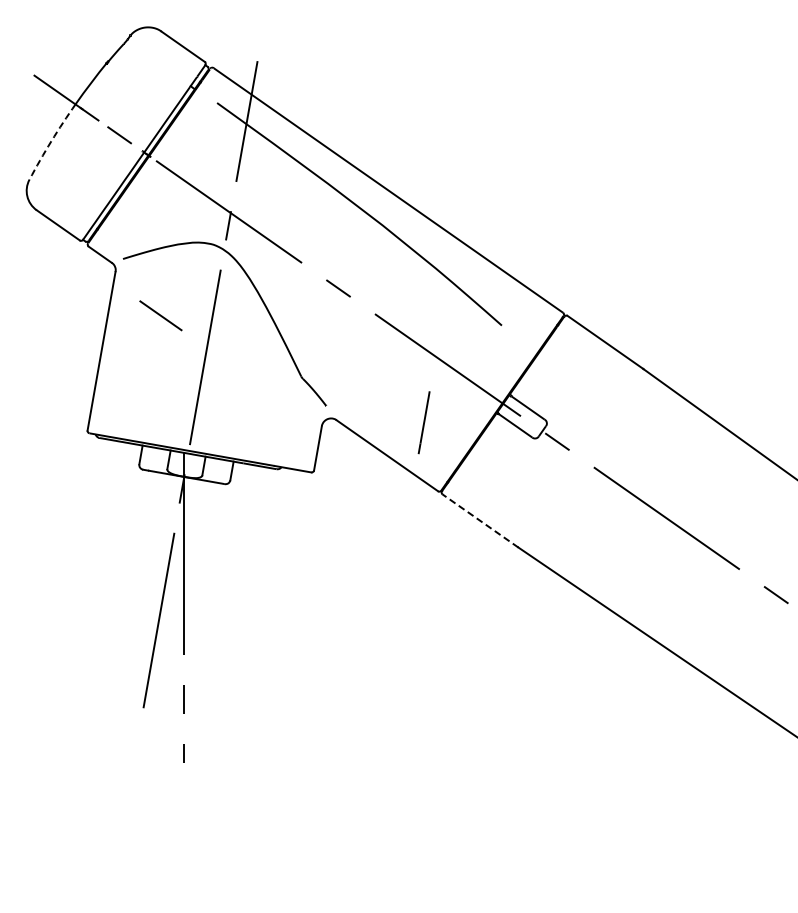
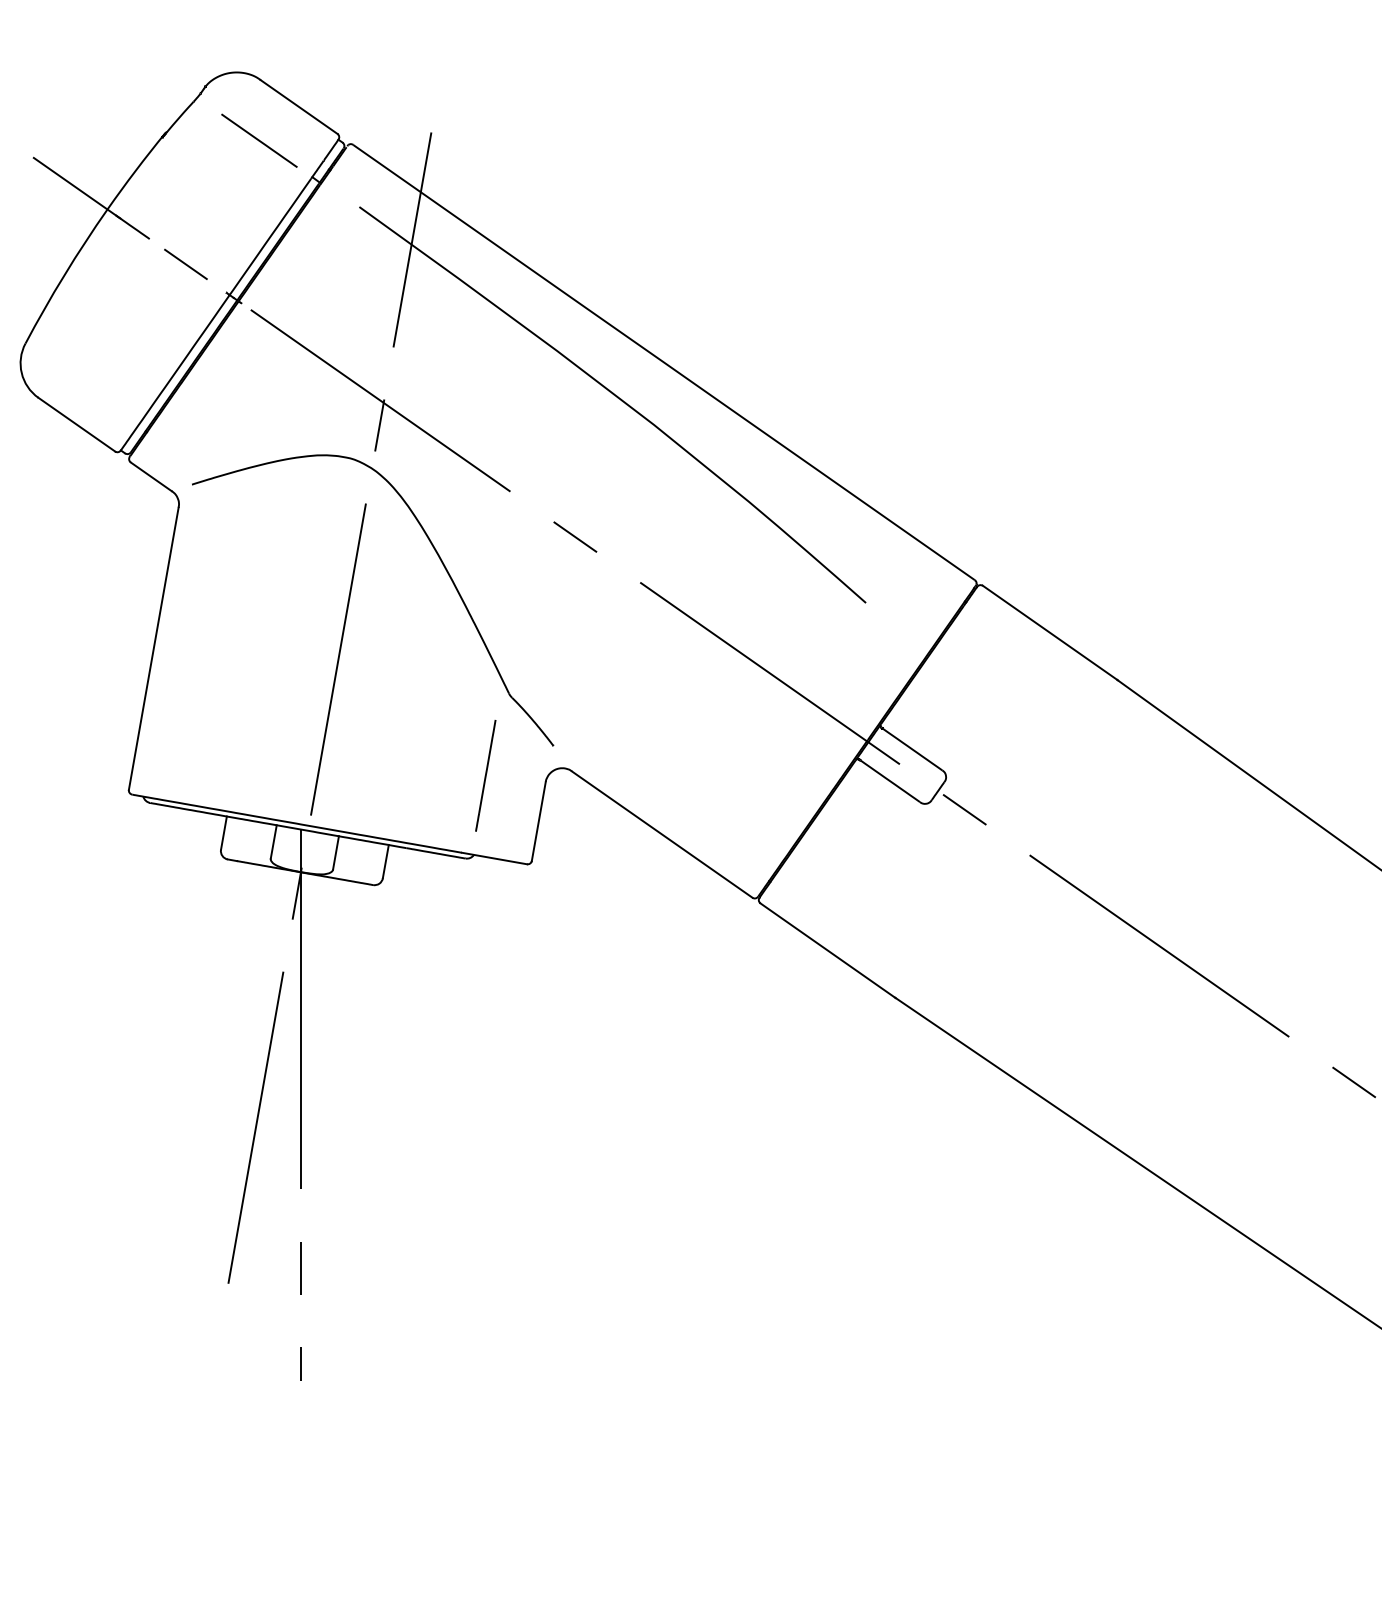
arc: (51, 141) -> (64, 275), dashed -> solid
line: (160, 315) -> (258, 140), moved
line: (423, 422) -> (484, 775), moved
line: (480, 520) -> (827, 949), dashed -> solid

